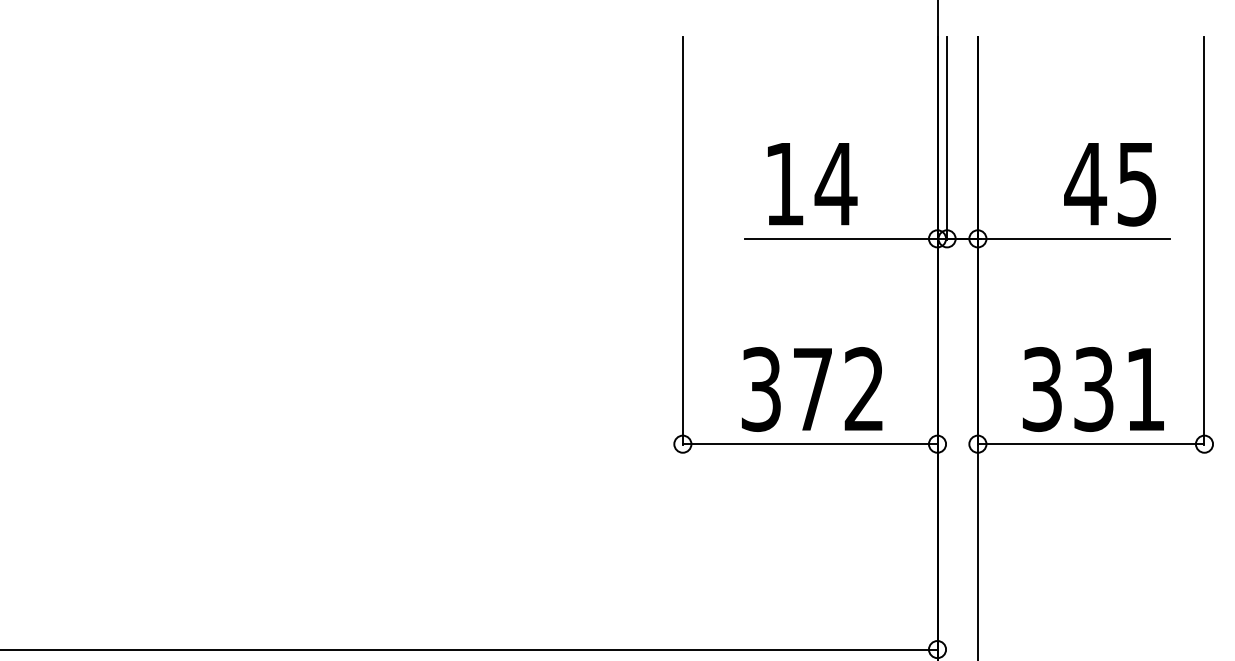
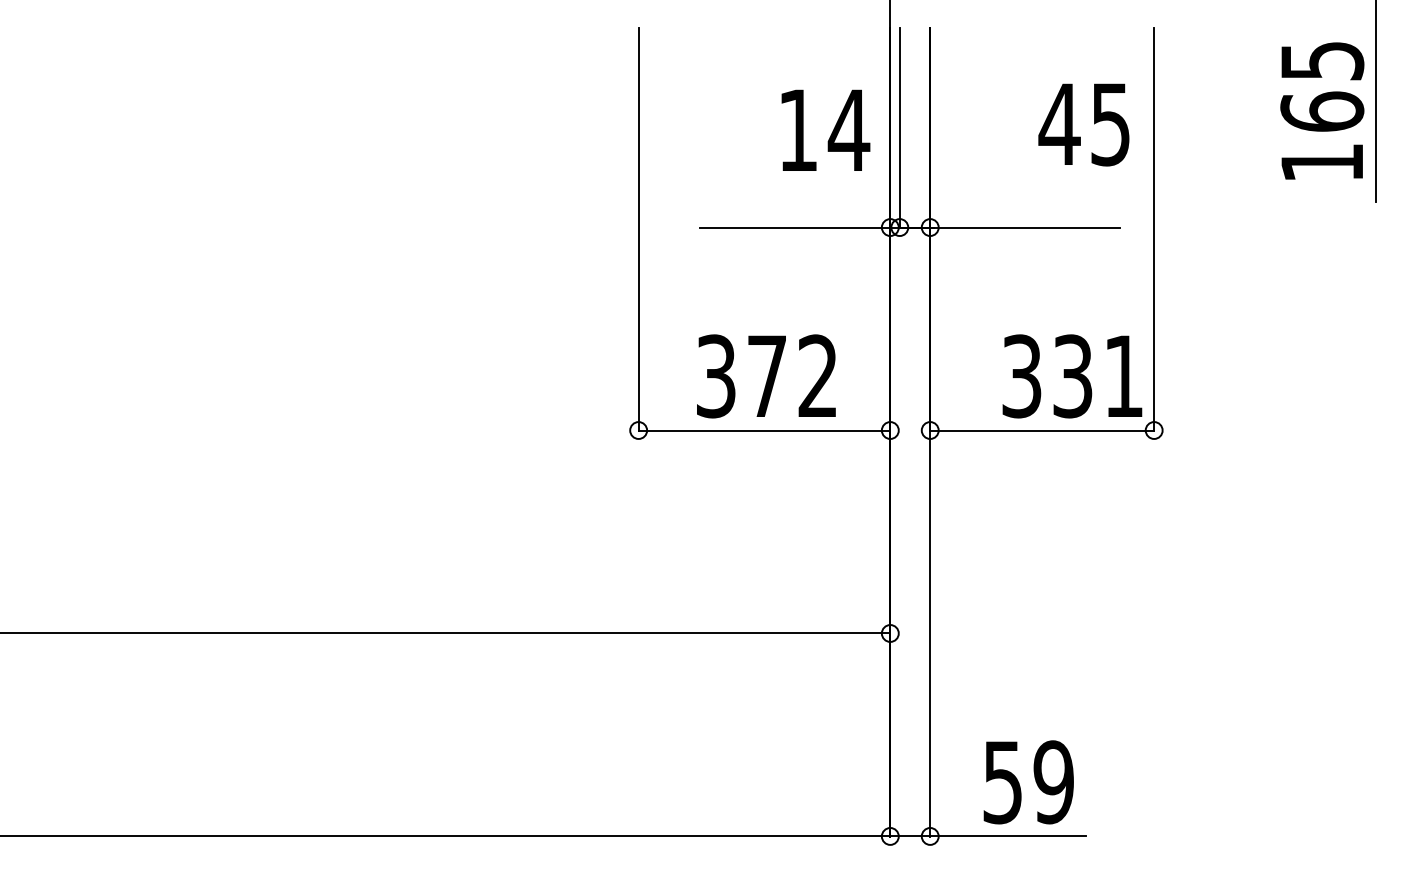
text: (812, 183) -> (825, 129), moved
text: (1109, 184) -> (1083, 124), moved
text: (1093, 389) -> (1072, 376), moved

